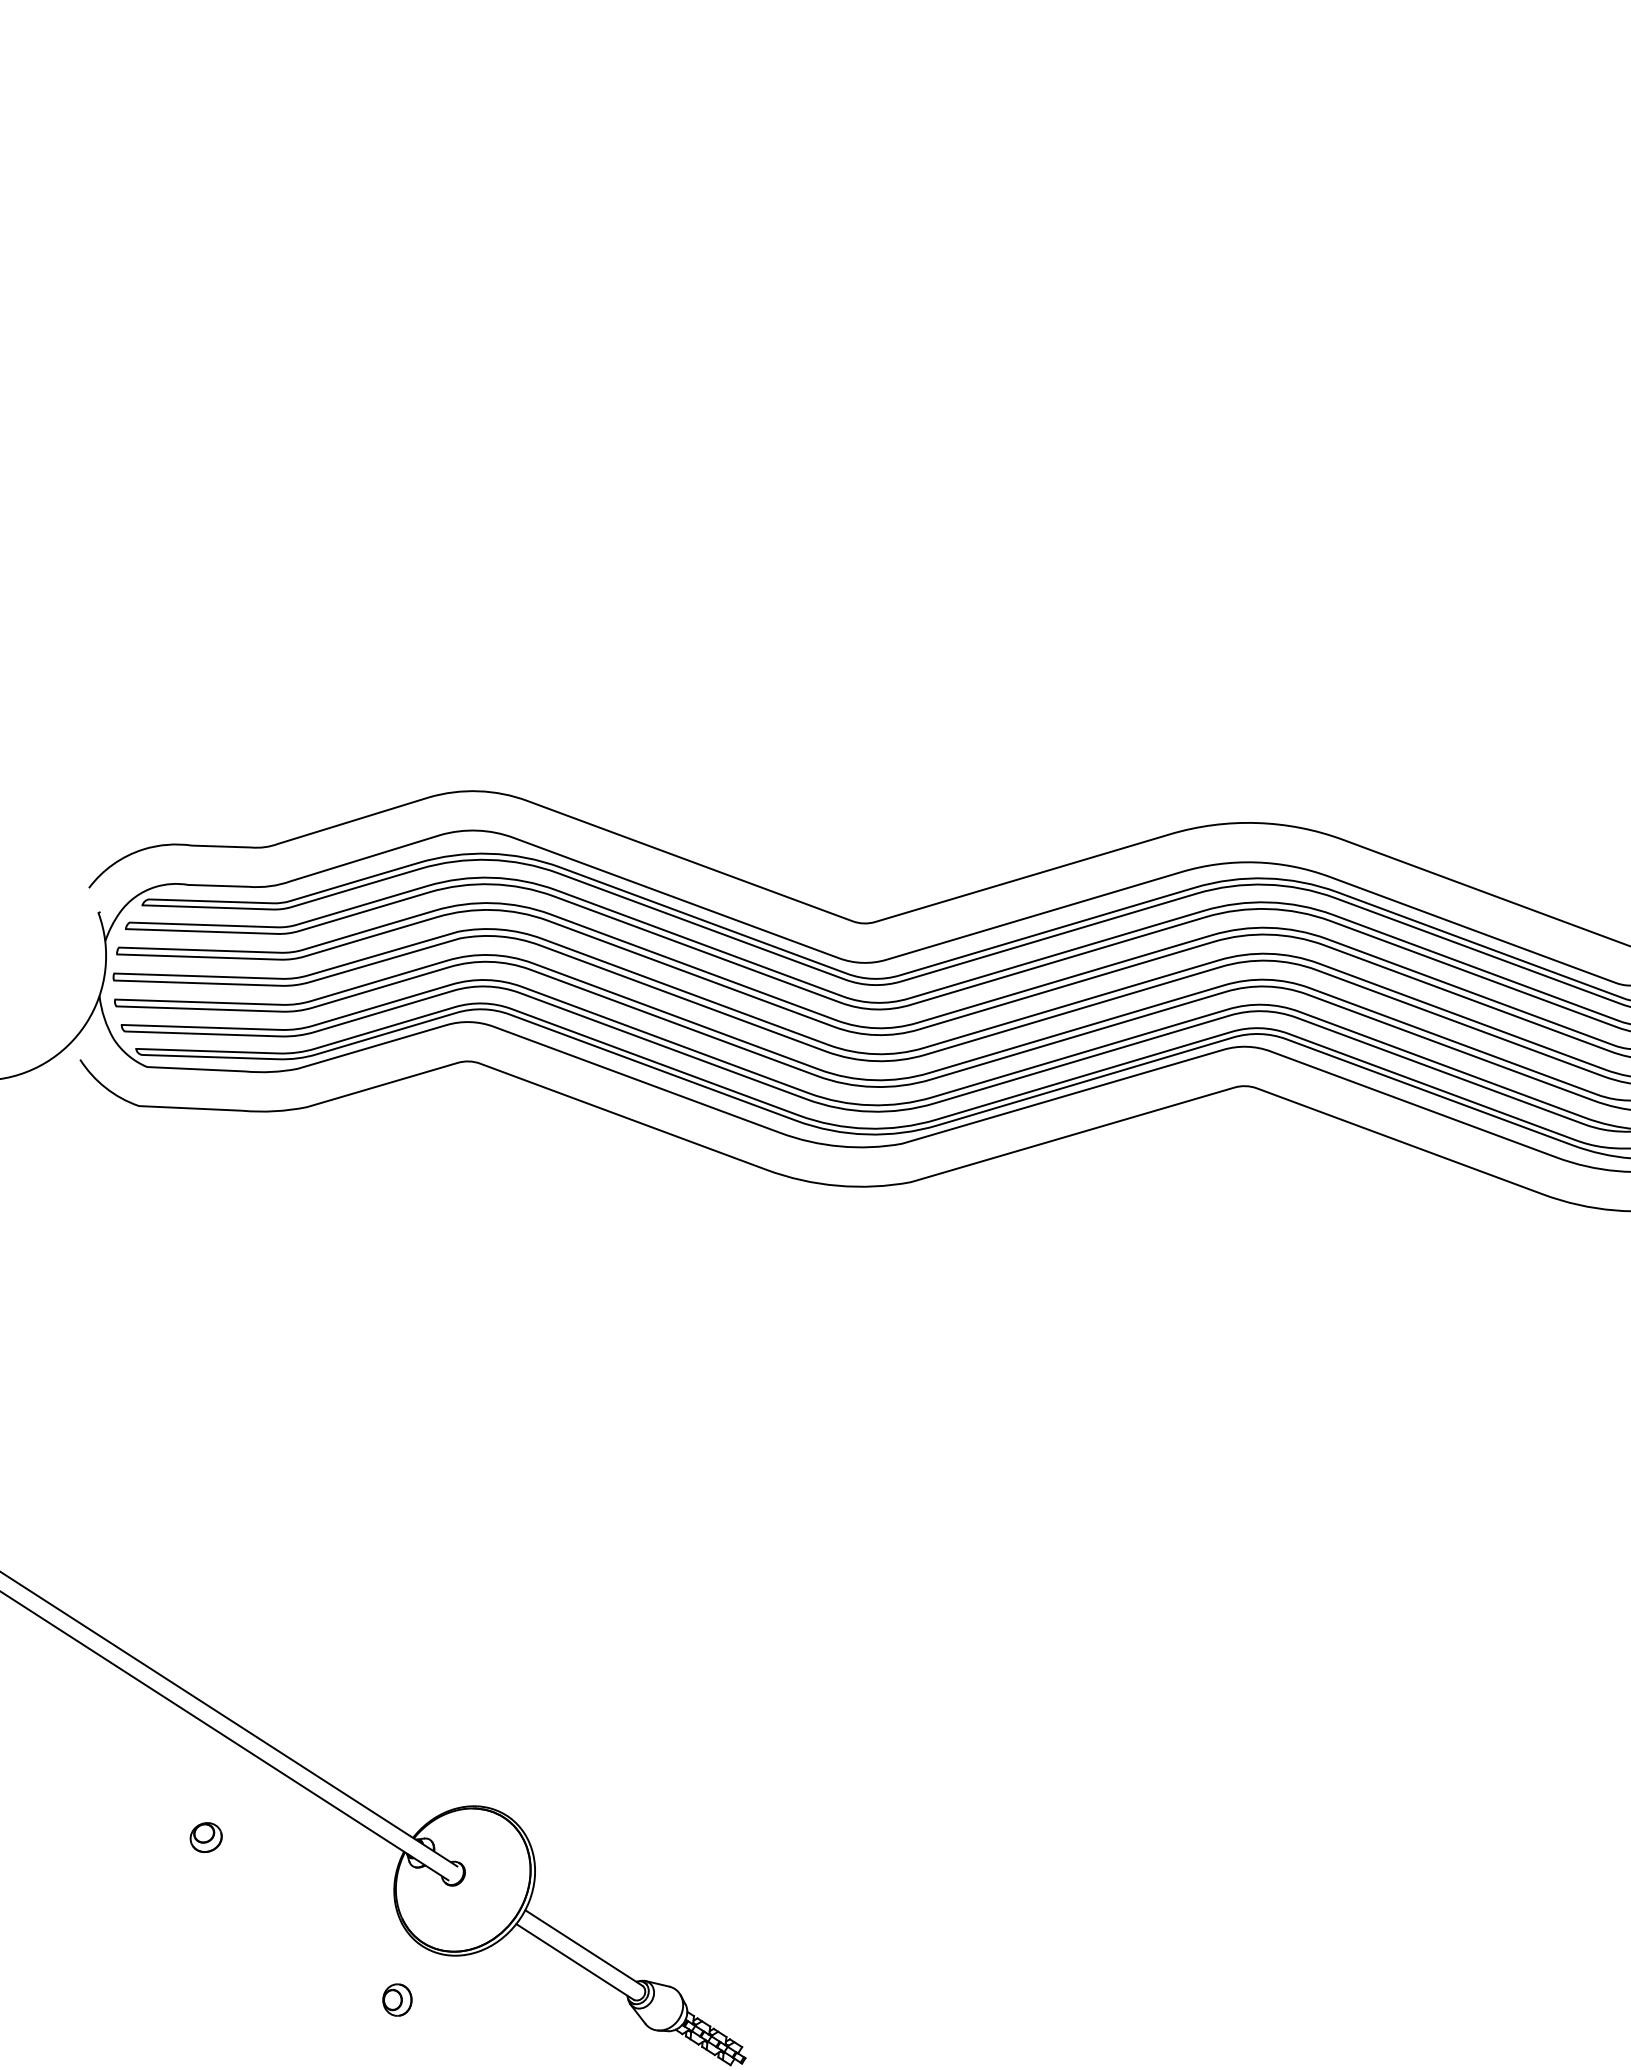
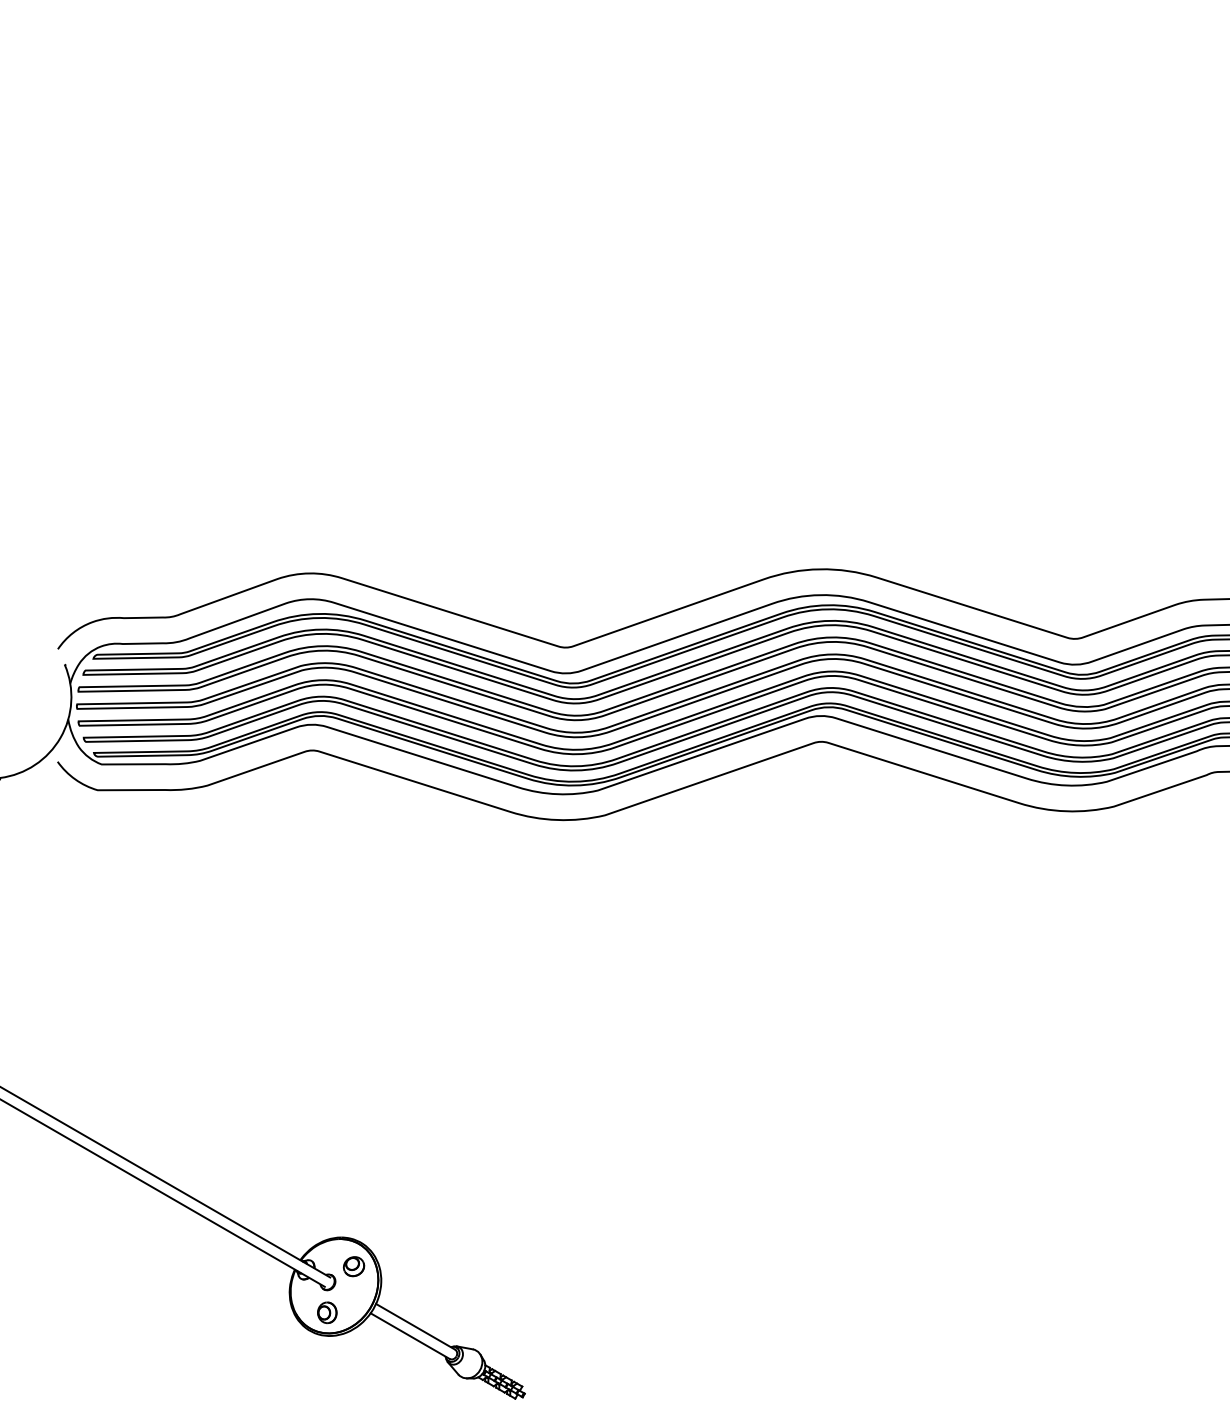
part: (205, 1837) -> (353, 1266), moved
part: (397, 1999) -> (327, 1312), moved

